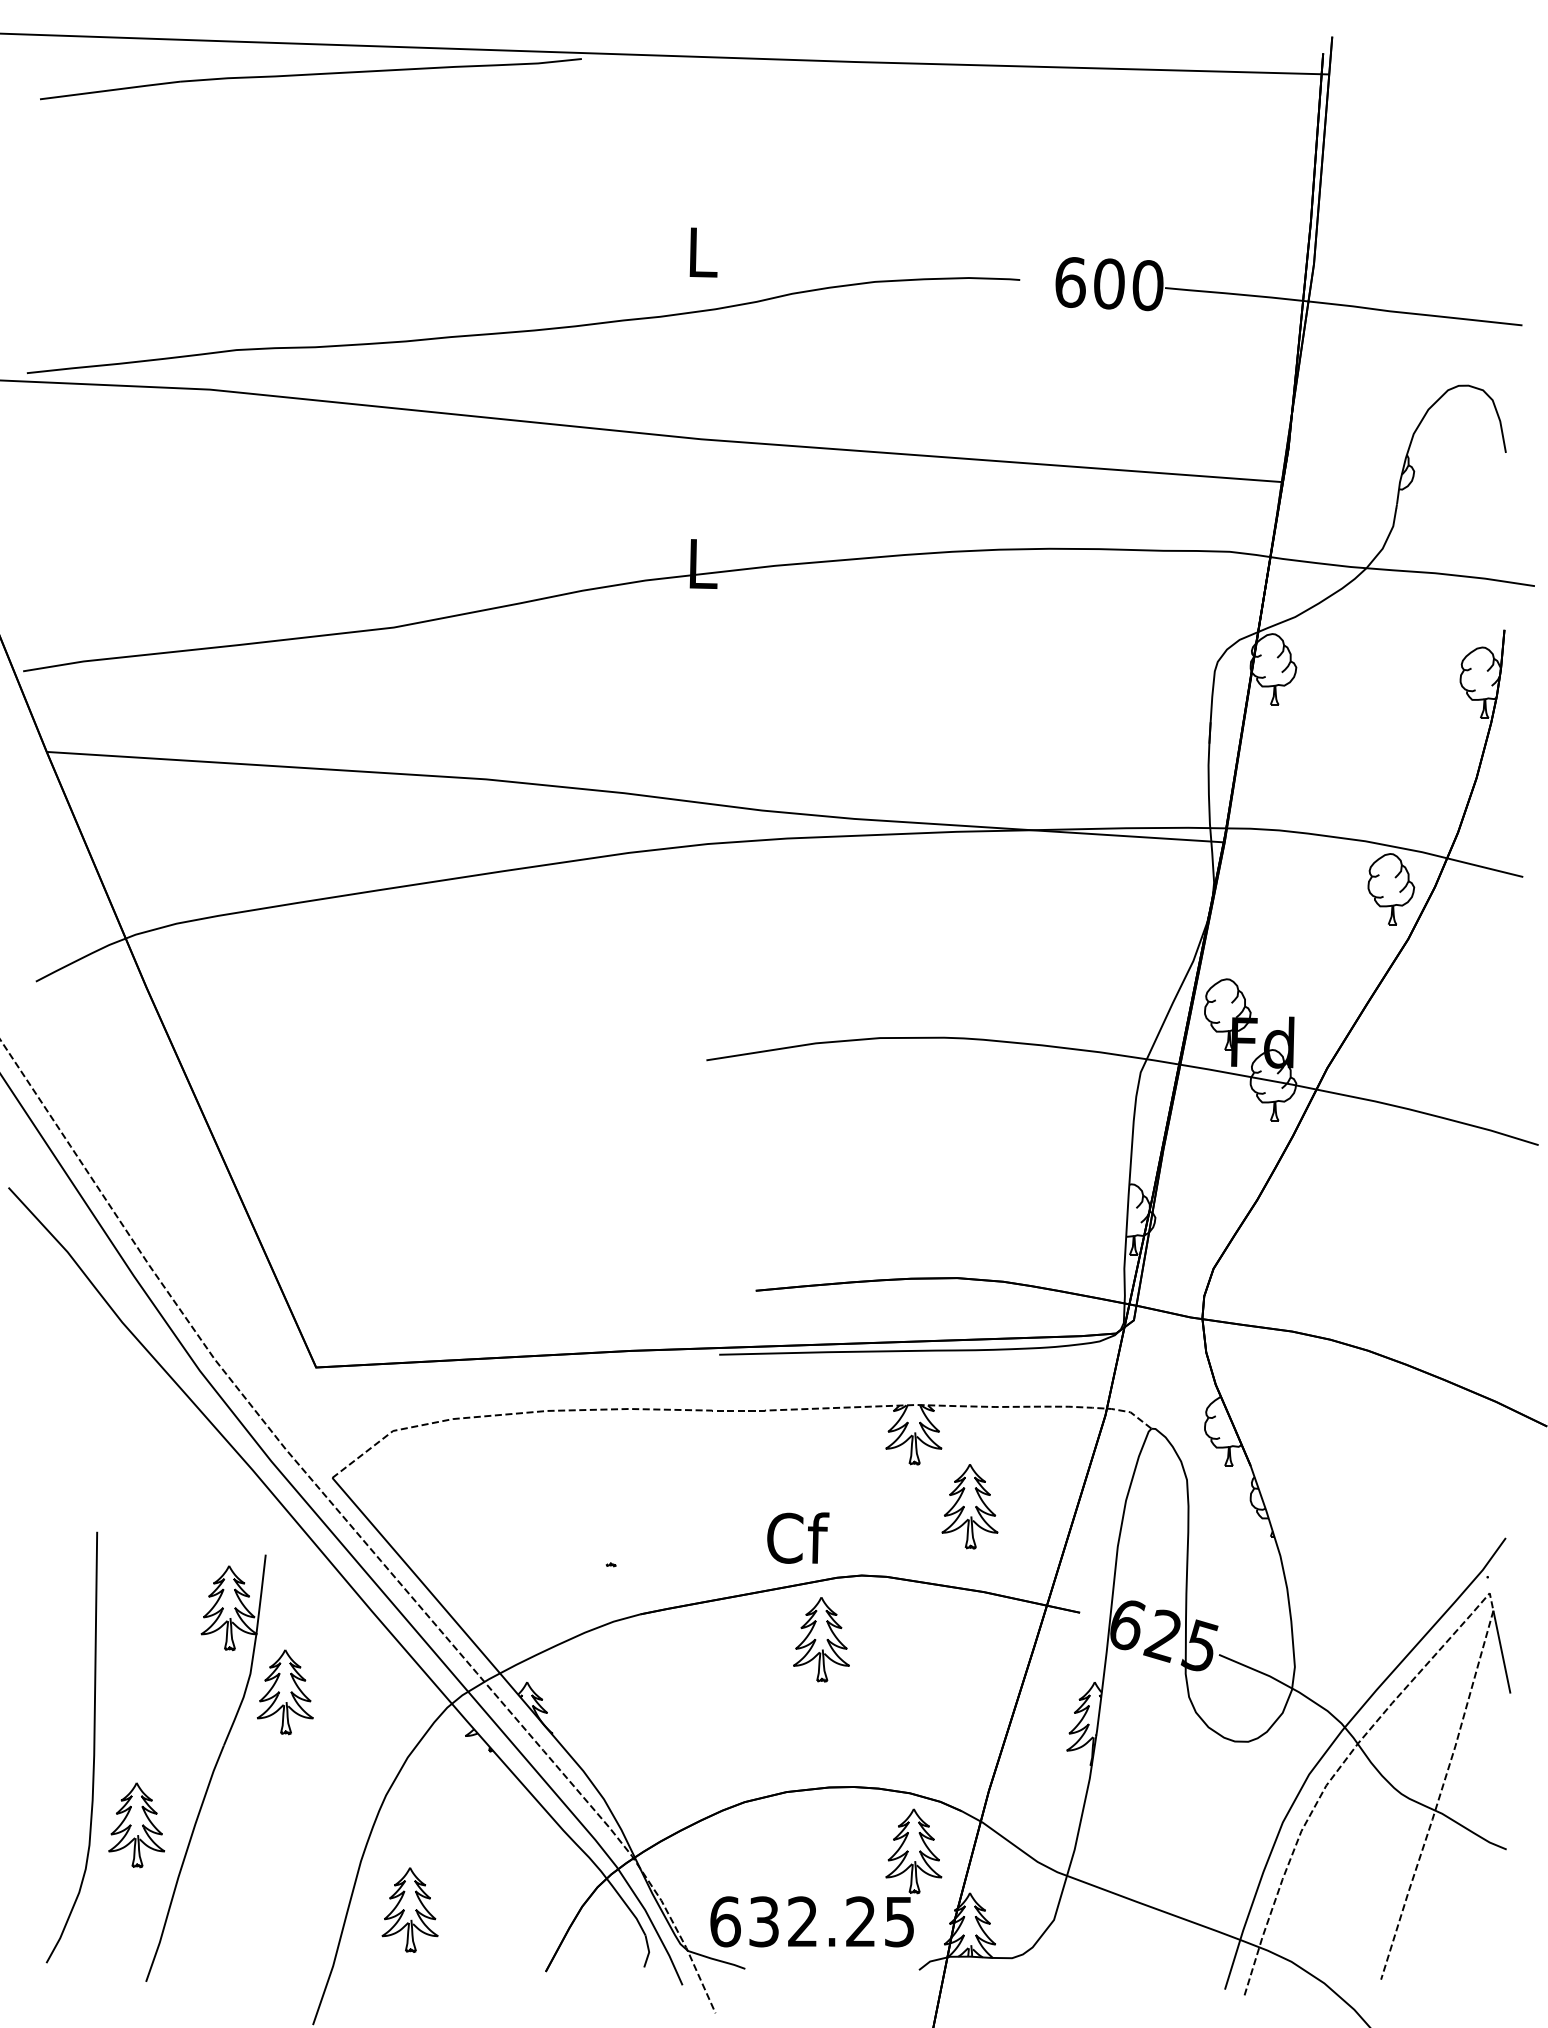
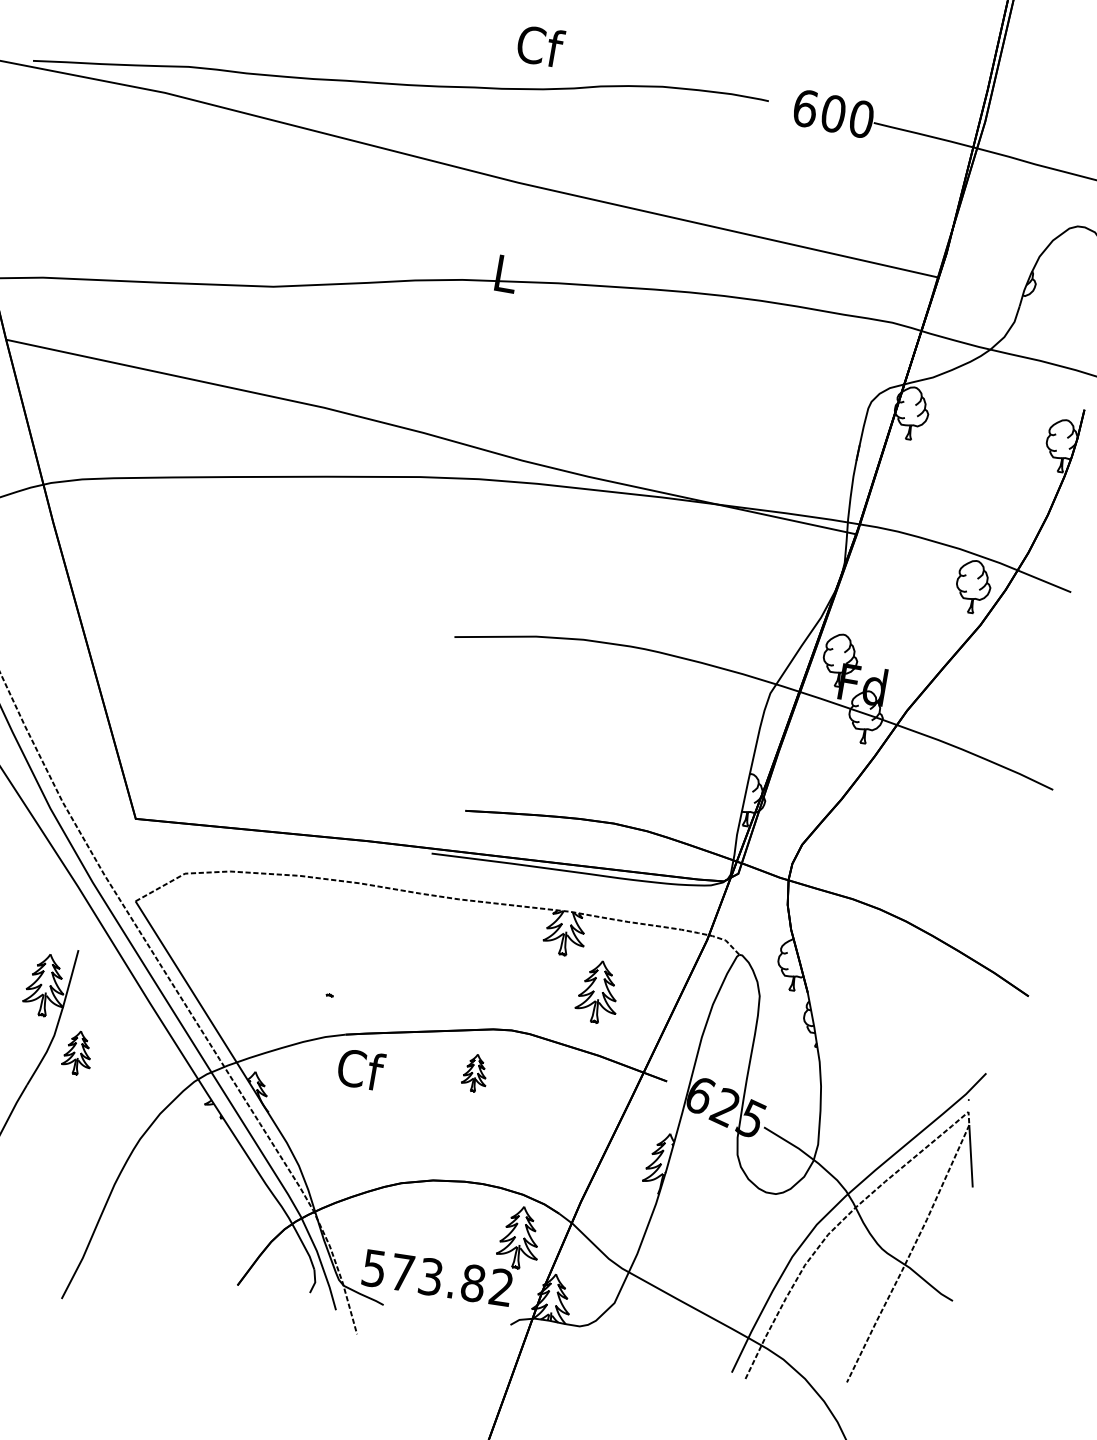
text: (703, 251) -> (540, 45), L -> Cf
text: (798, 1537) -> (361, 1069), moved
part: (821, 1639) -> (475, 1072), size x0.6
part: (285, 1692) -> (77, 1052), size x0.7
part: (409, 1909) -> (144, 1225), removed
text: (811, 1921) -> (437, 1277), 632.25 -> 573.82

